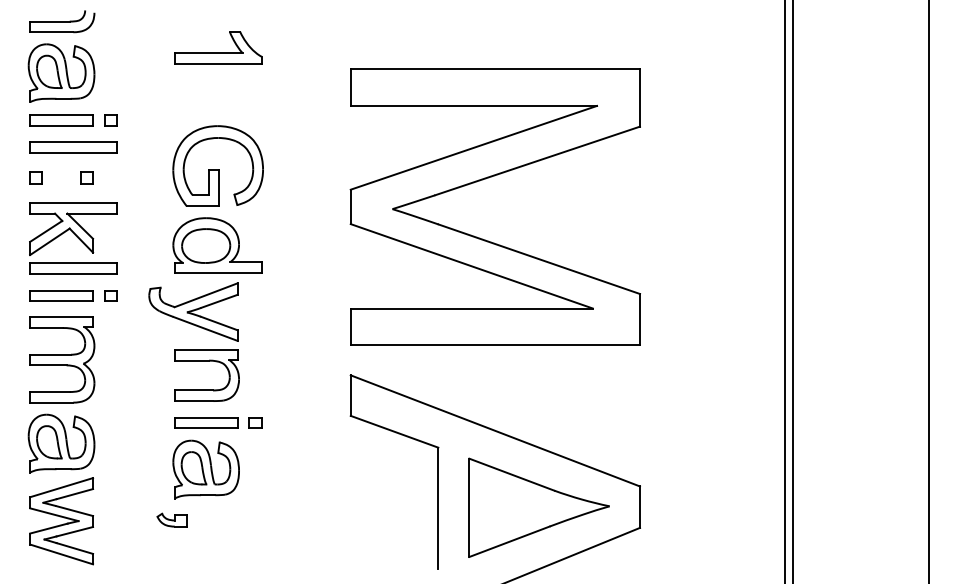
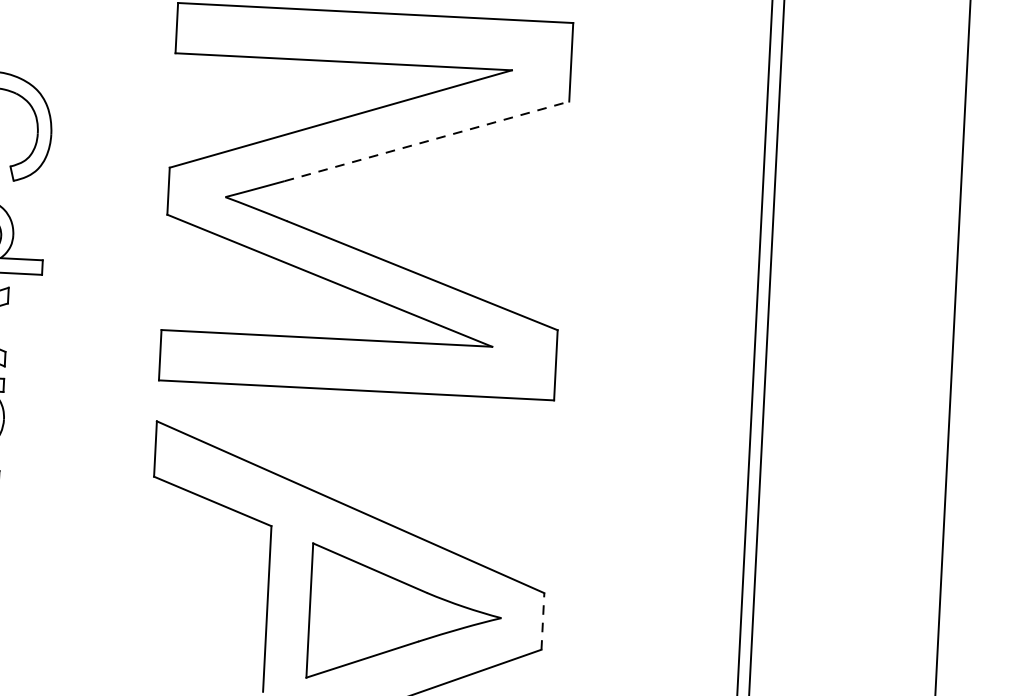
line: (537, 160) -> (426, 140), solid -> dashed
part: (255, 422) -> (23, 479), removed
line: (640, 507) -> (543, 621), solid -> dashed

